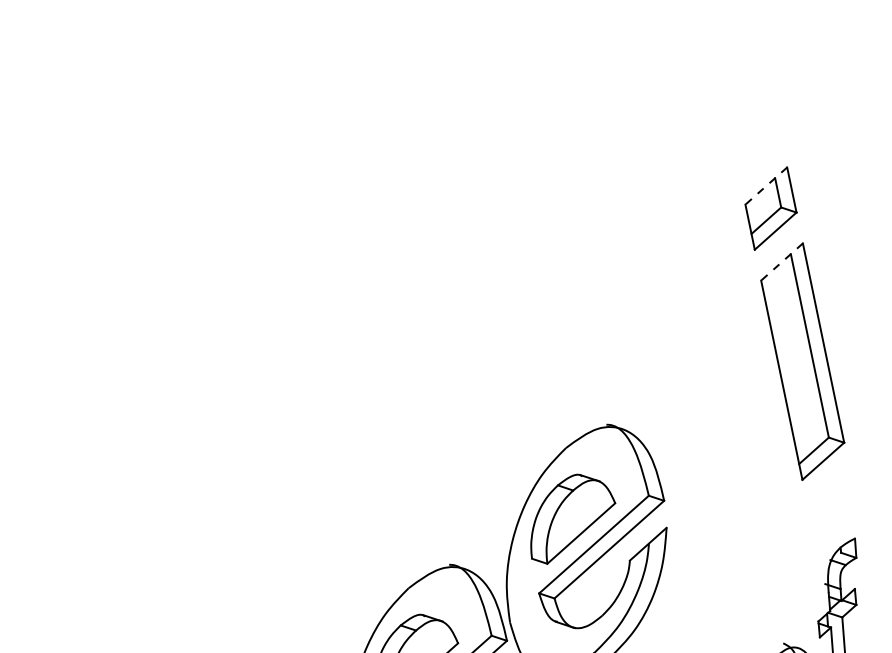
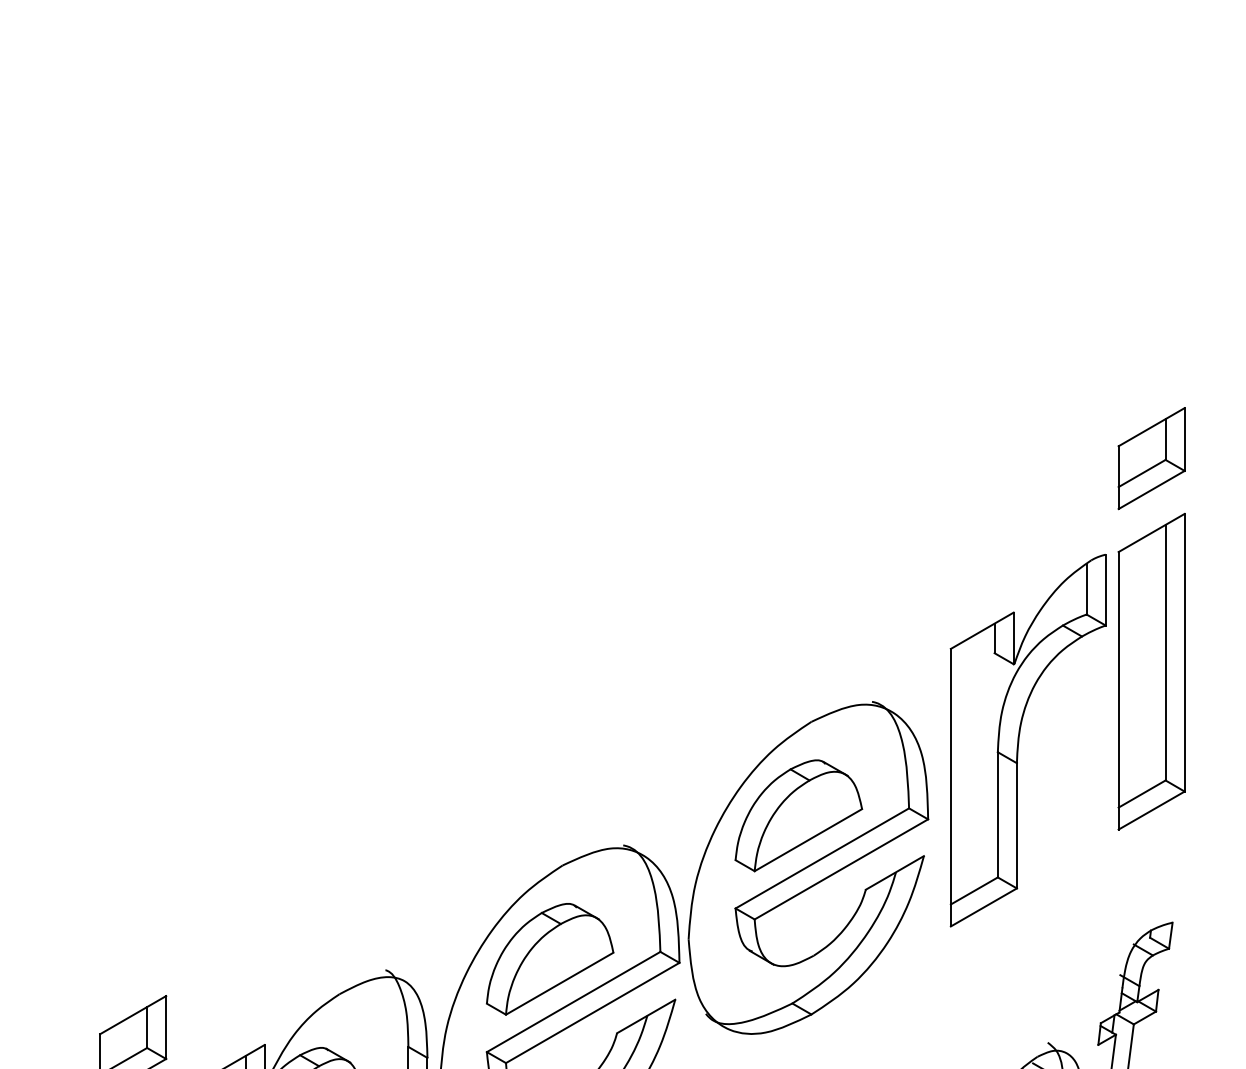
line: (766, 186) -> (1151, 427), dashed -> solid
line: (782, 262) -> (1151, 533), dashed -> solid
part: (718, 430) -> (1019, 740), added

